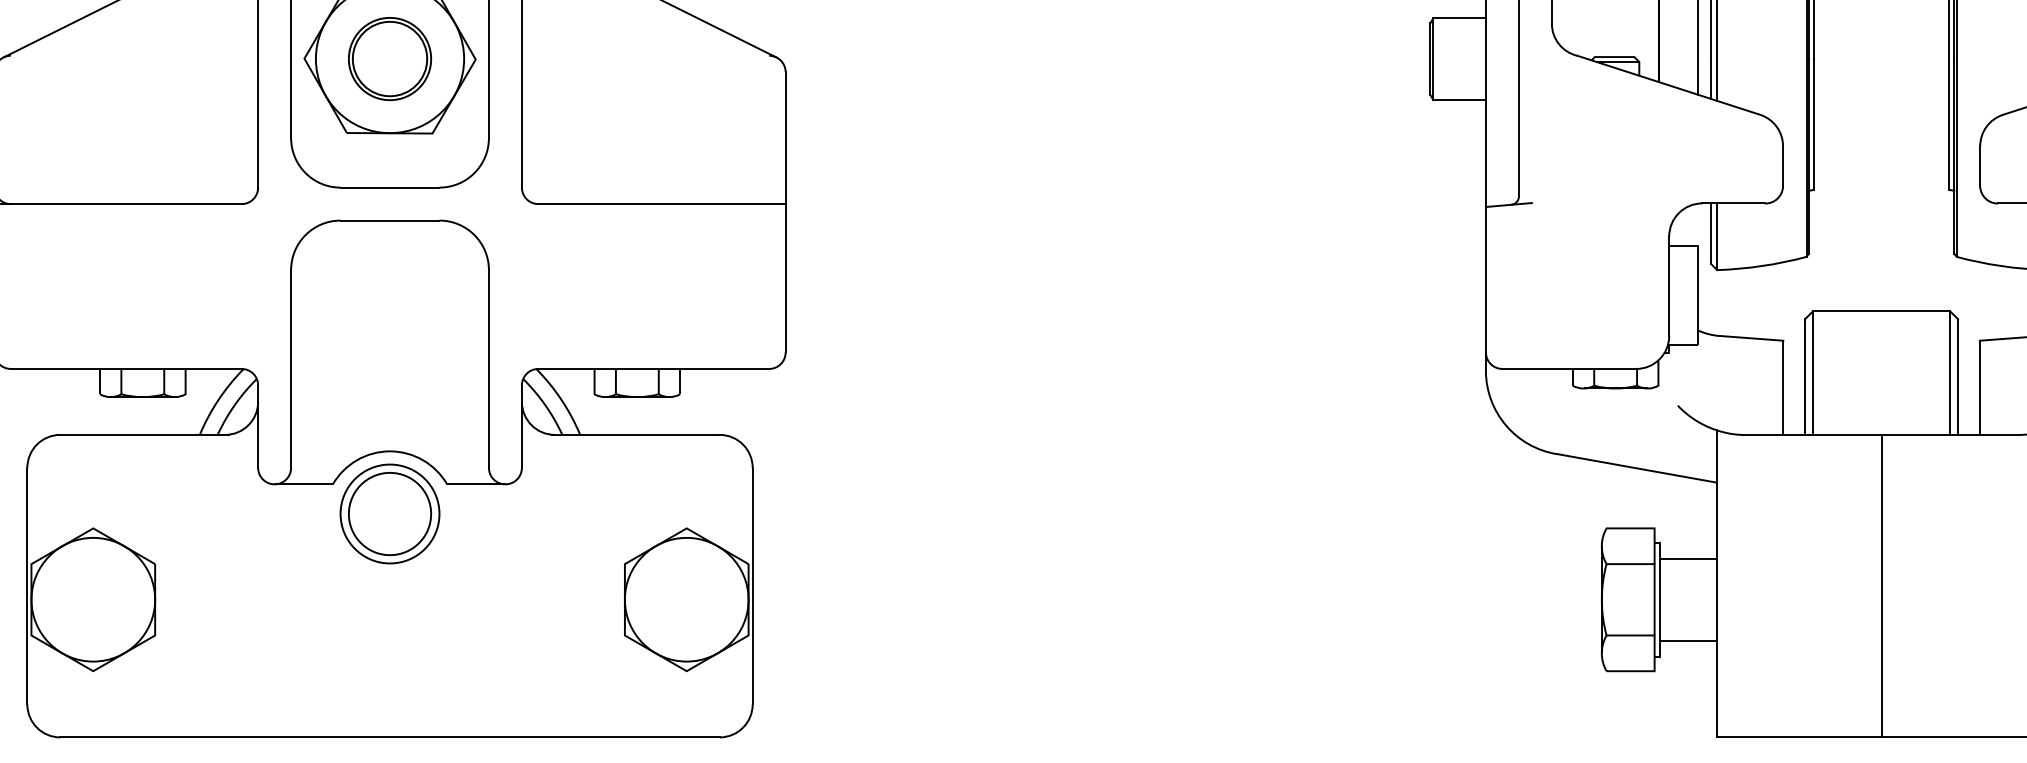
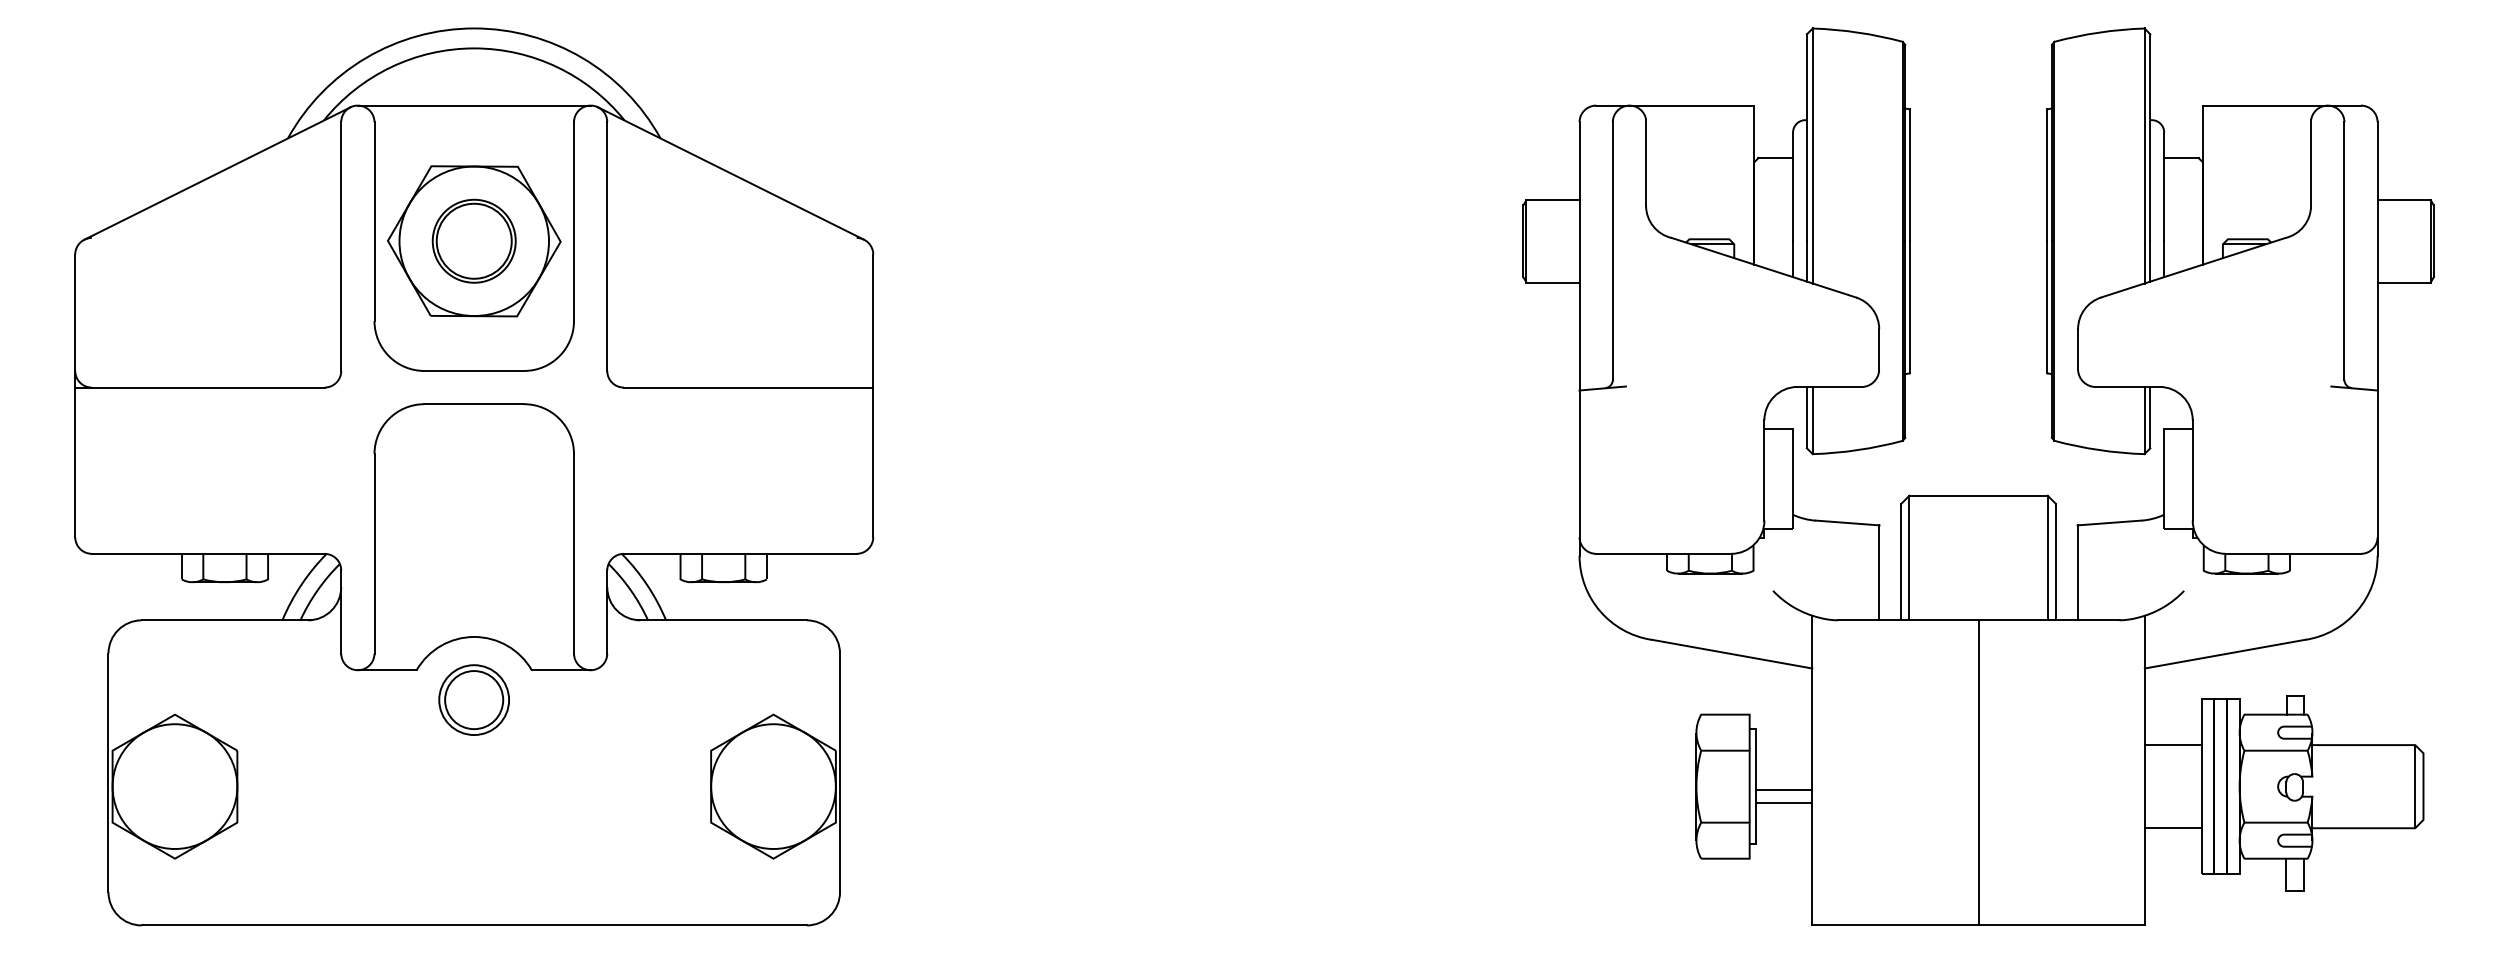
part: (389, 513) -> (473, 699), size x0.7
line: (1688, 558) -> (1783, 803), moved
line: (1688, 641) -> (1783, 790), moved

